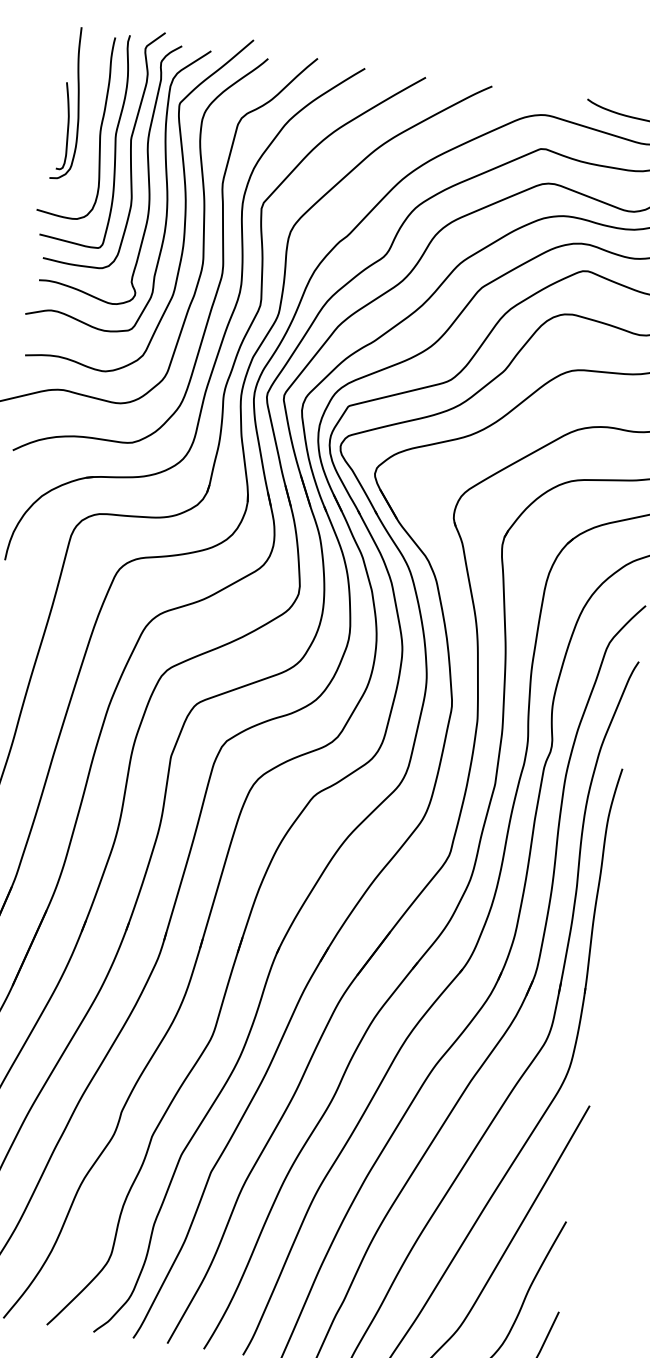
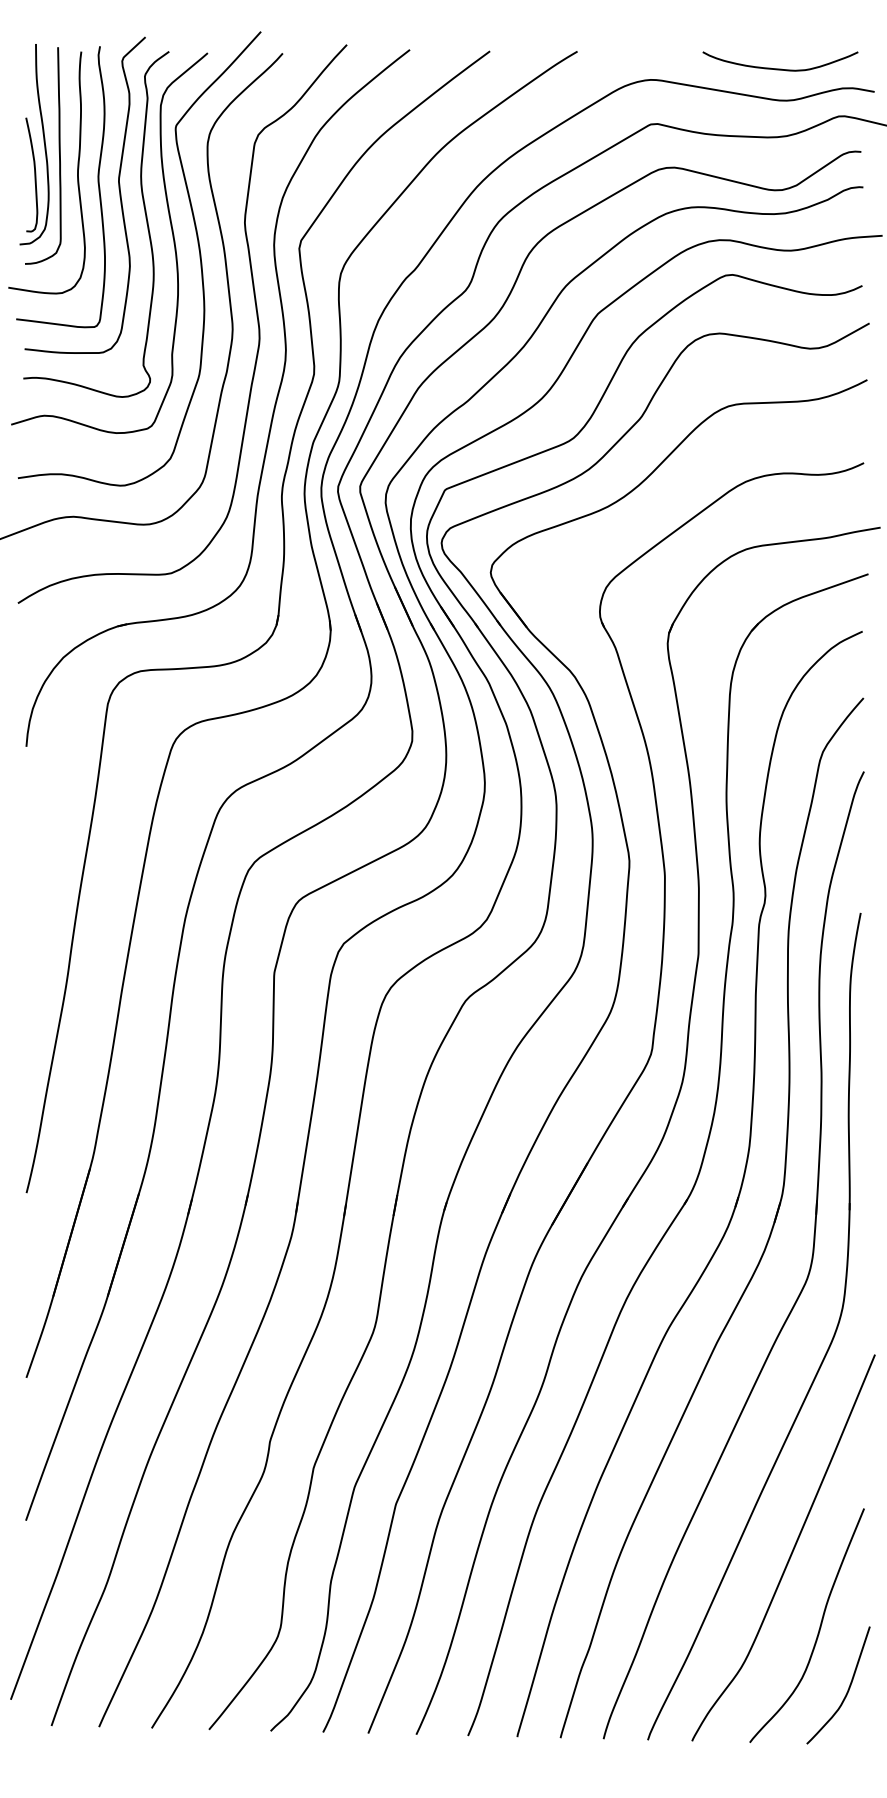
curve: (88, 111) -> (58, 151), added

